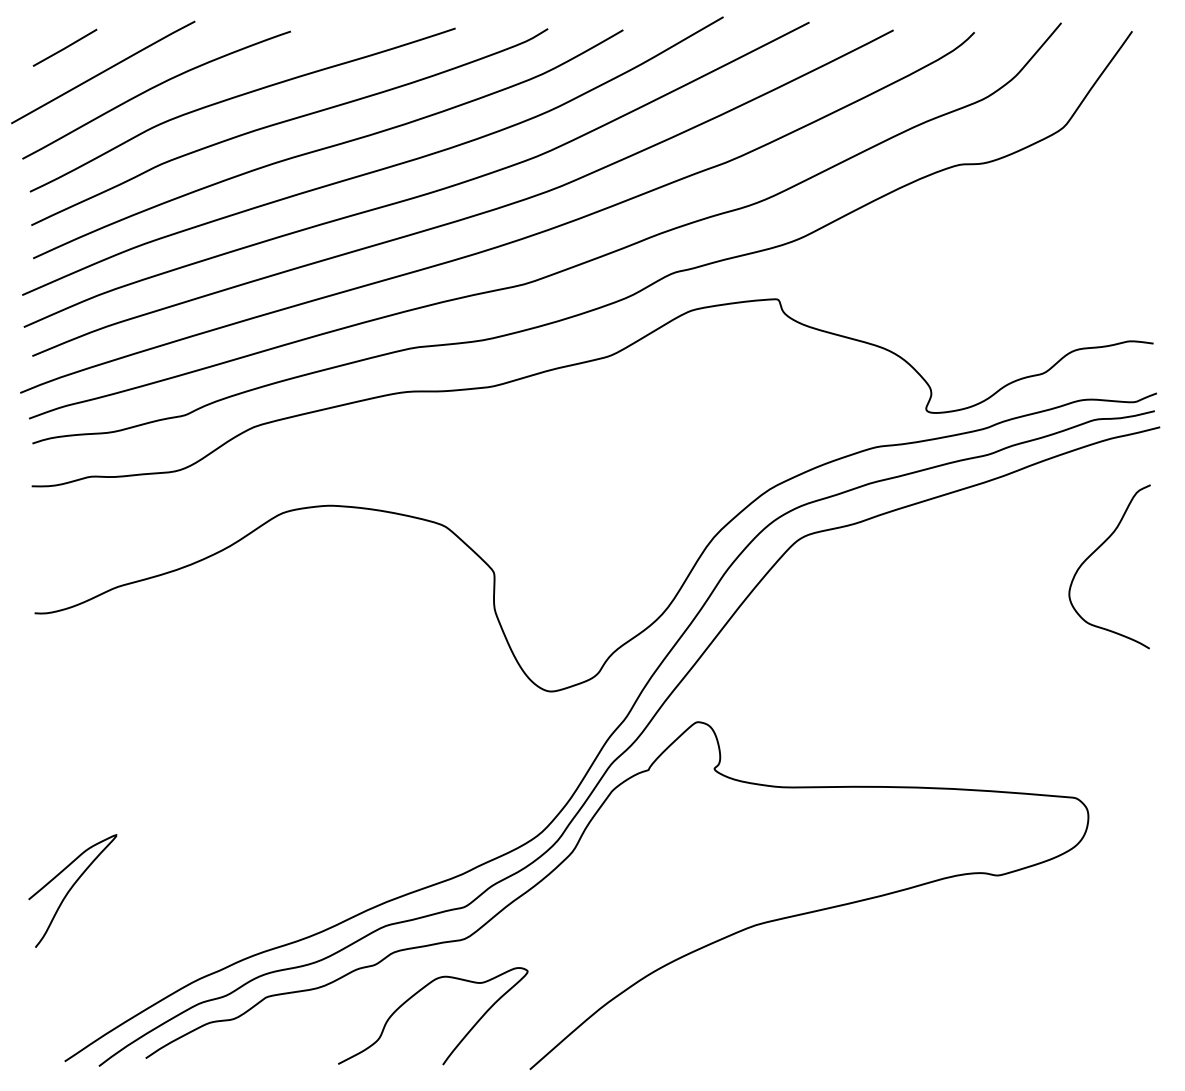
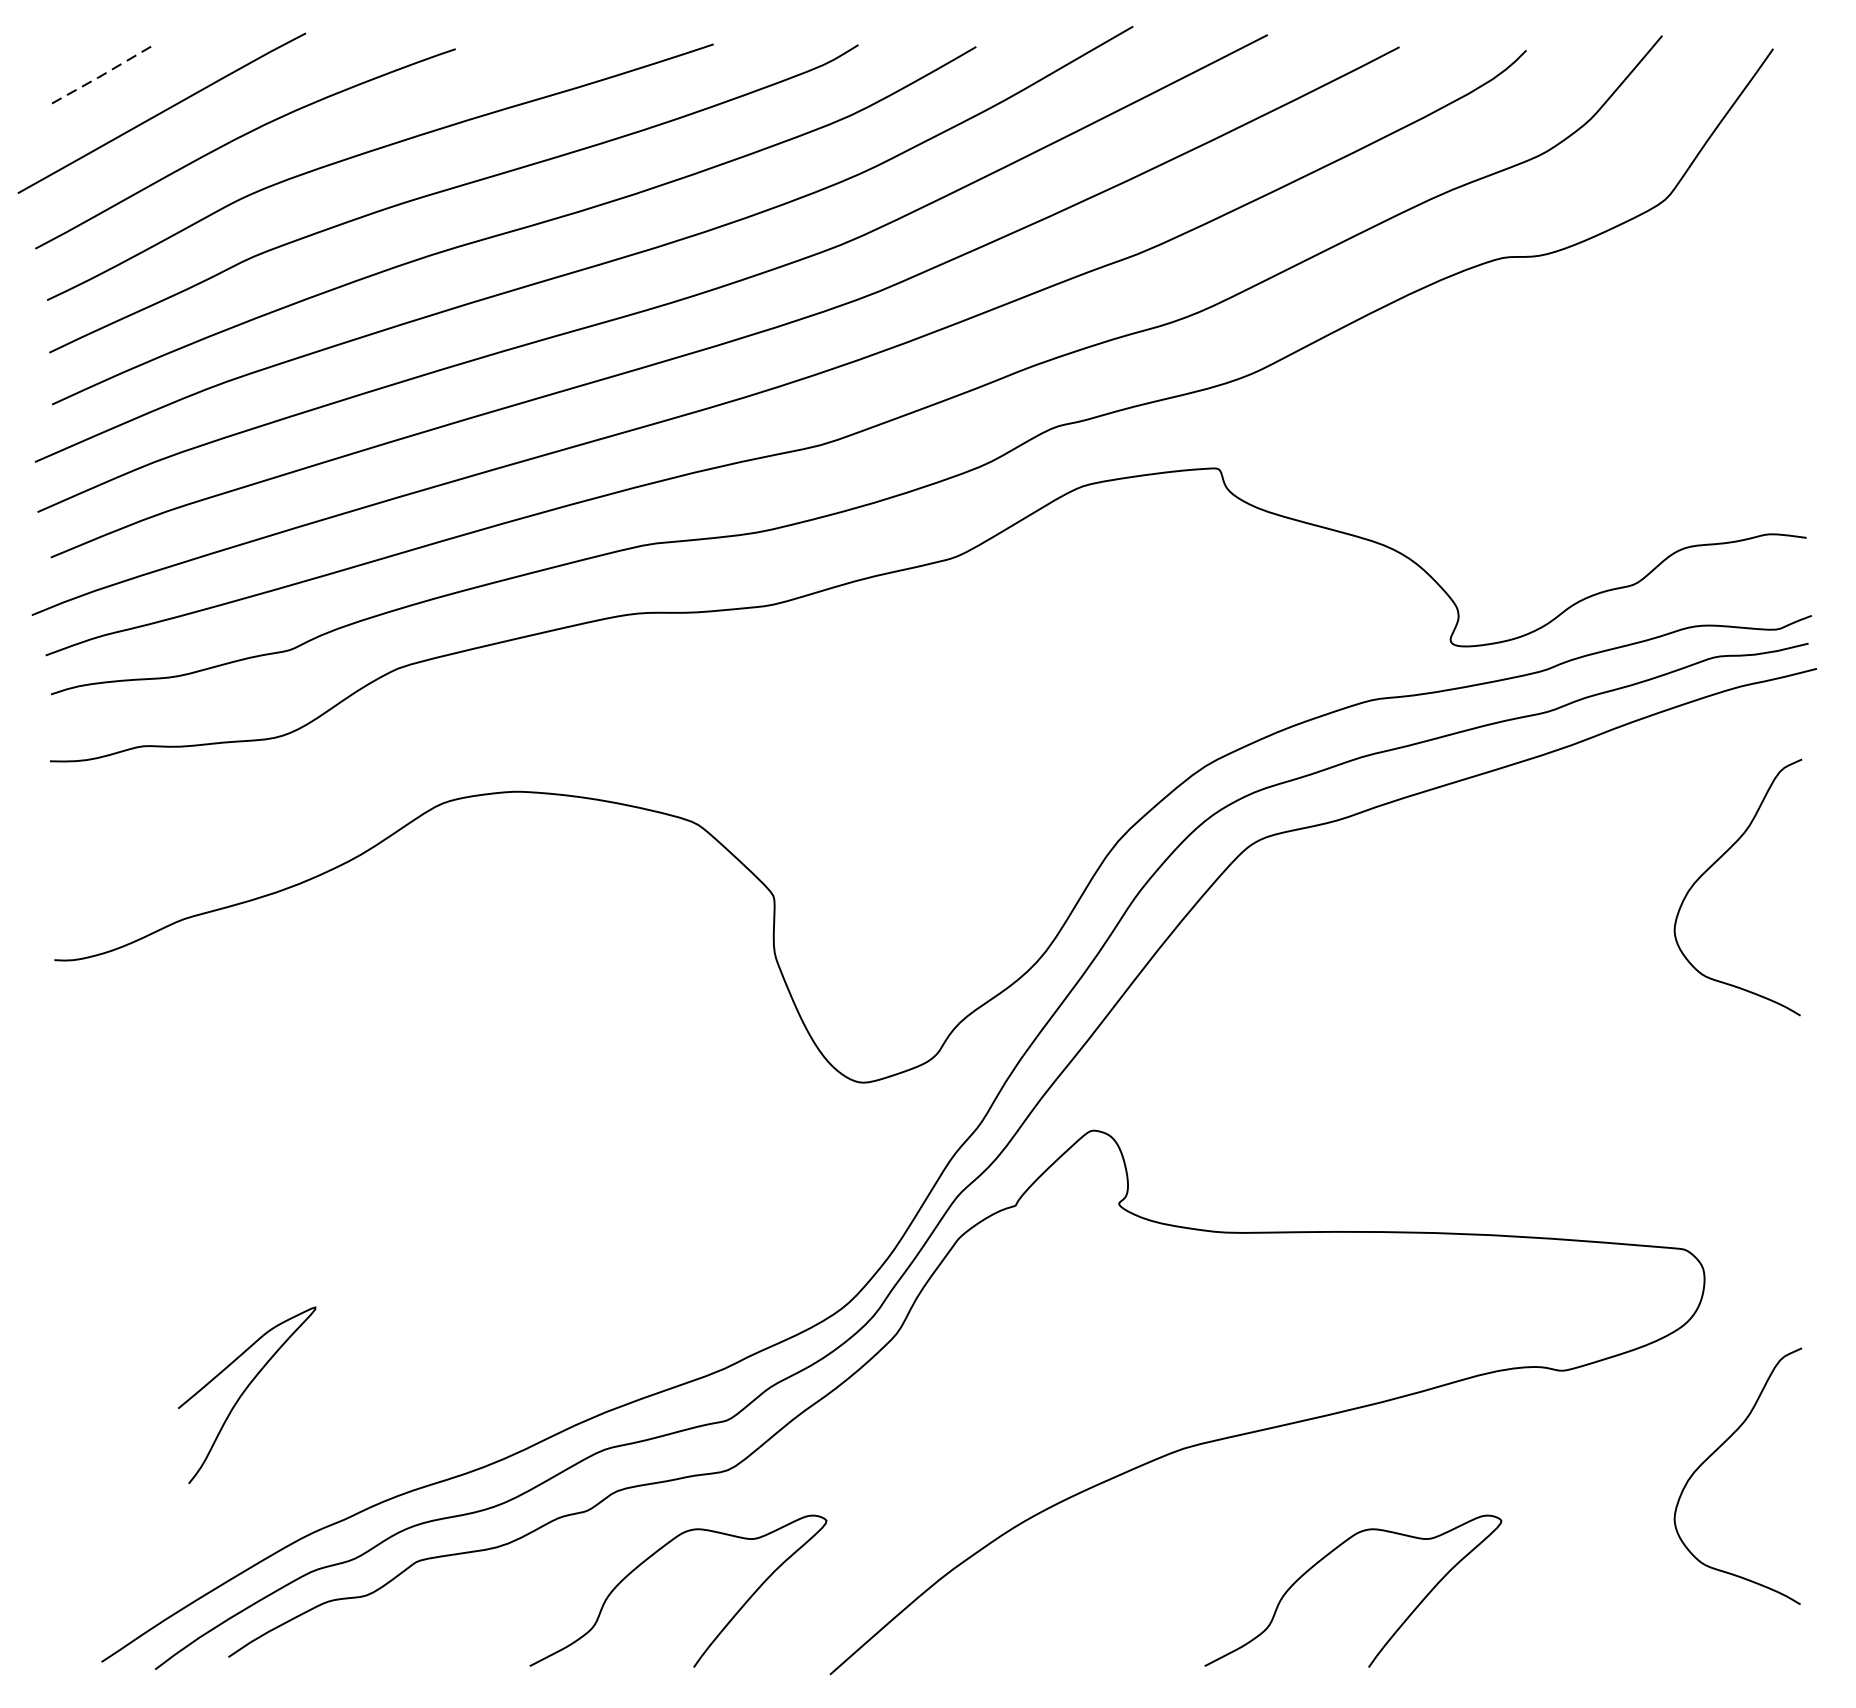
line: (64, 48) -> (101, 75), solid -> dashed
curve: (71, 889) -> (245, 1392), moved
curve: (1096, 927) -> (1717, 1452), added
curve: (846, 995) -> (1325, 1558), added

